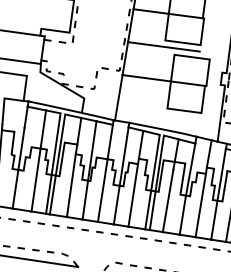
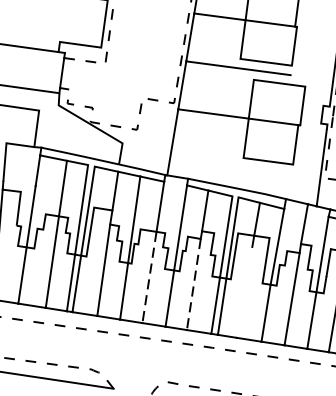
line: (102, 190) -> (149, 277), solid -> dashed
line: (133, 195) -> (194, 284), solid -> dashed
line: (167, 200) -> (243, 291), removed

